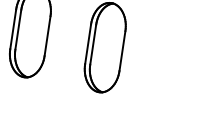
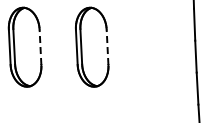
line: (47, 36) -> (40, 47), solid -> dashed
line: (122, 51) -> (107, 47), solid -> dashed

